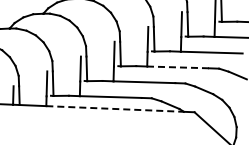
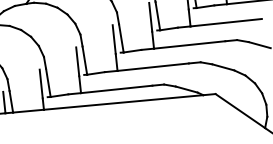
line: (178, 67) -> (190, 44), dashed -> solid
line: (115, 108) -> (123, 101), dashed -> solid

